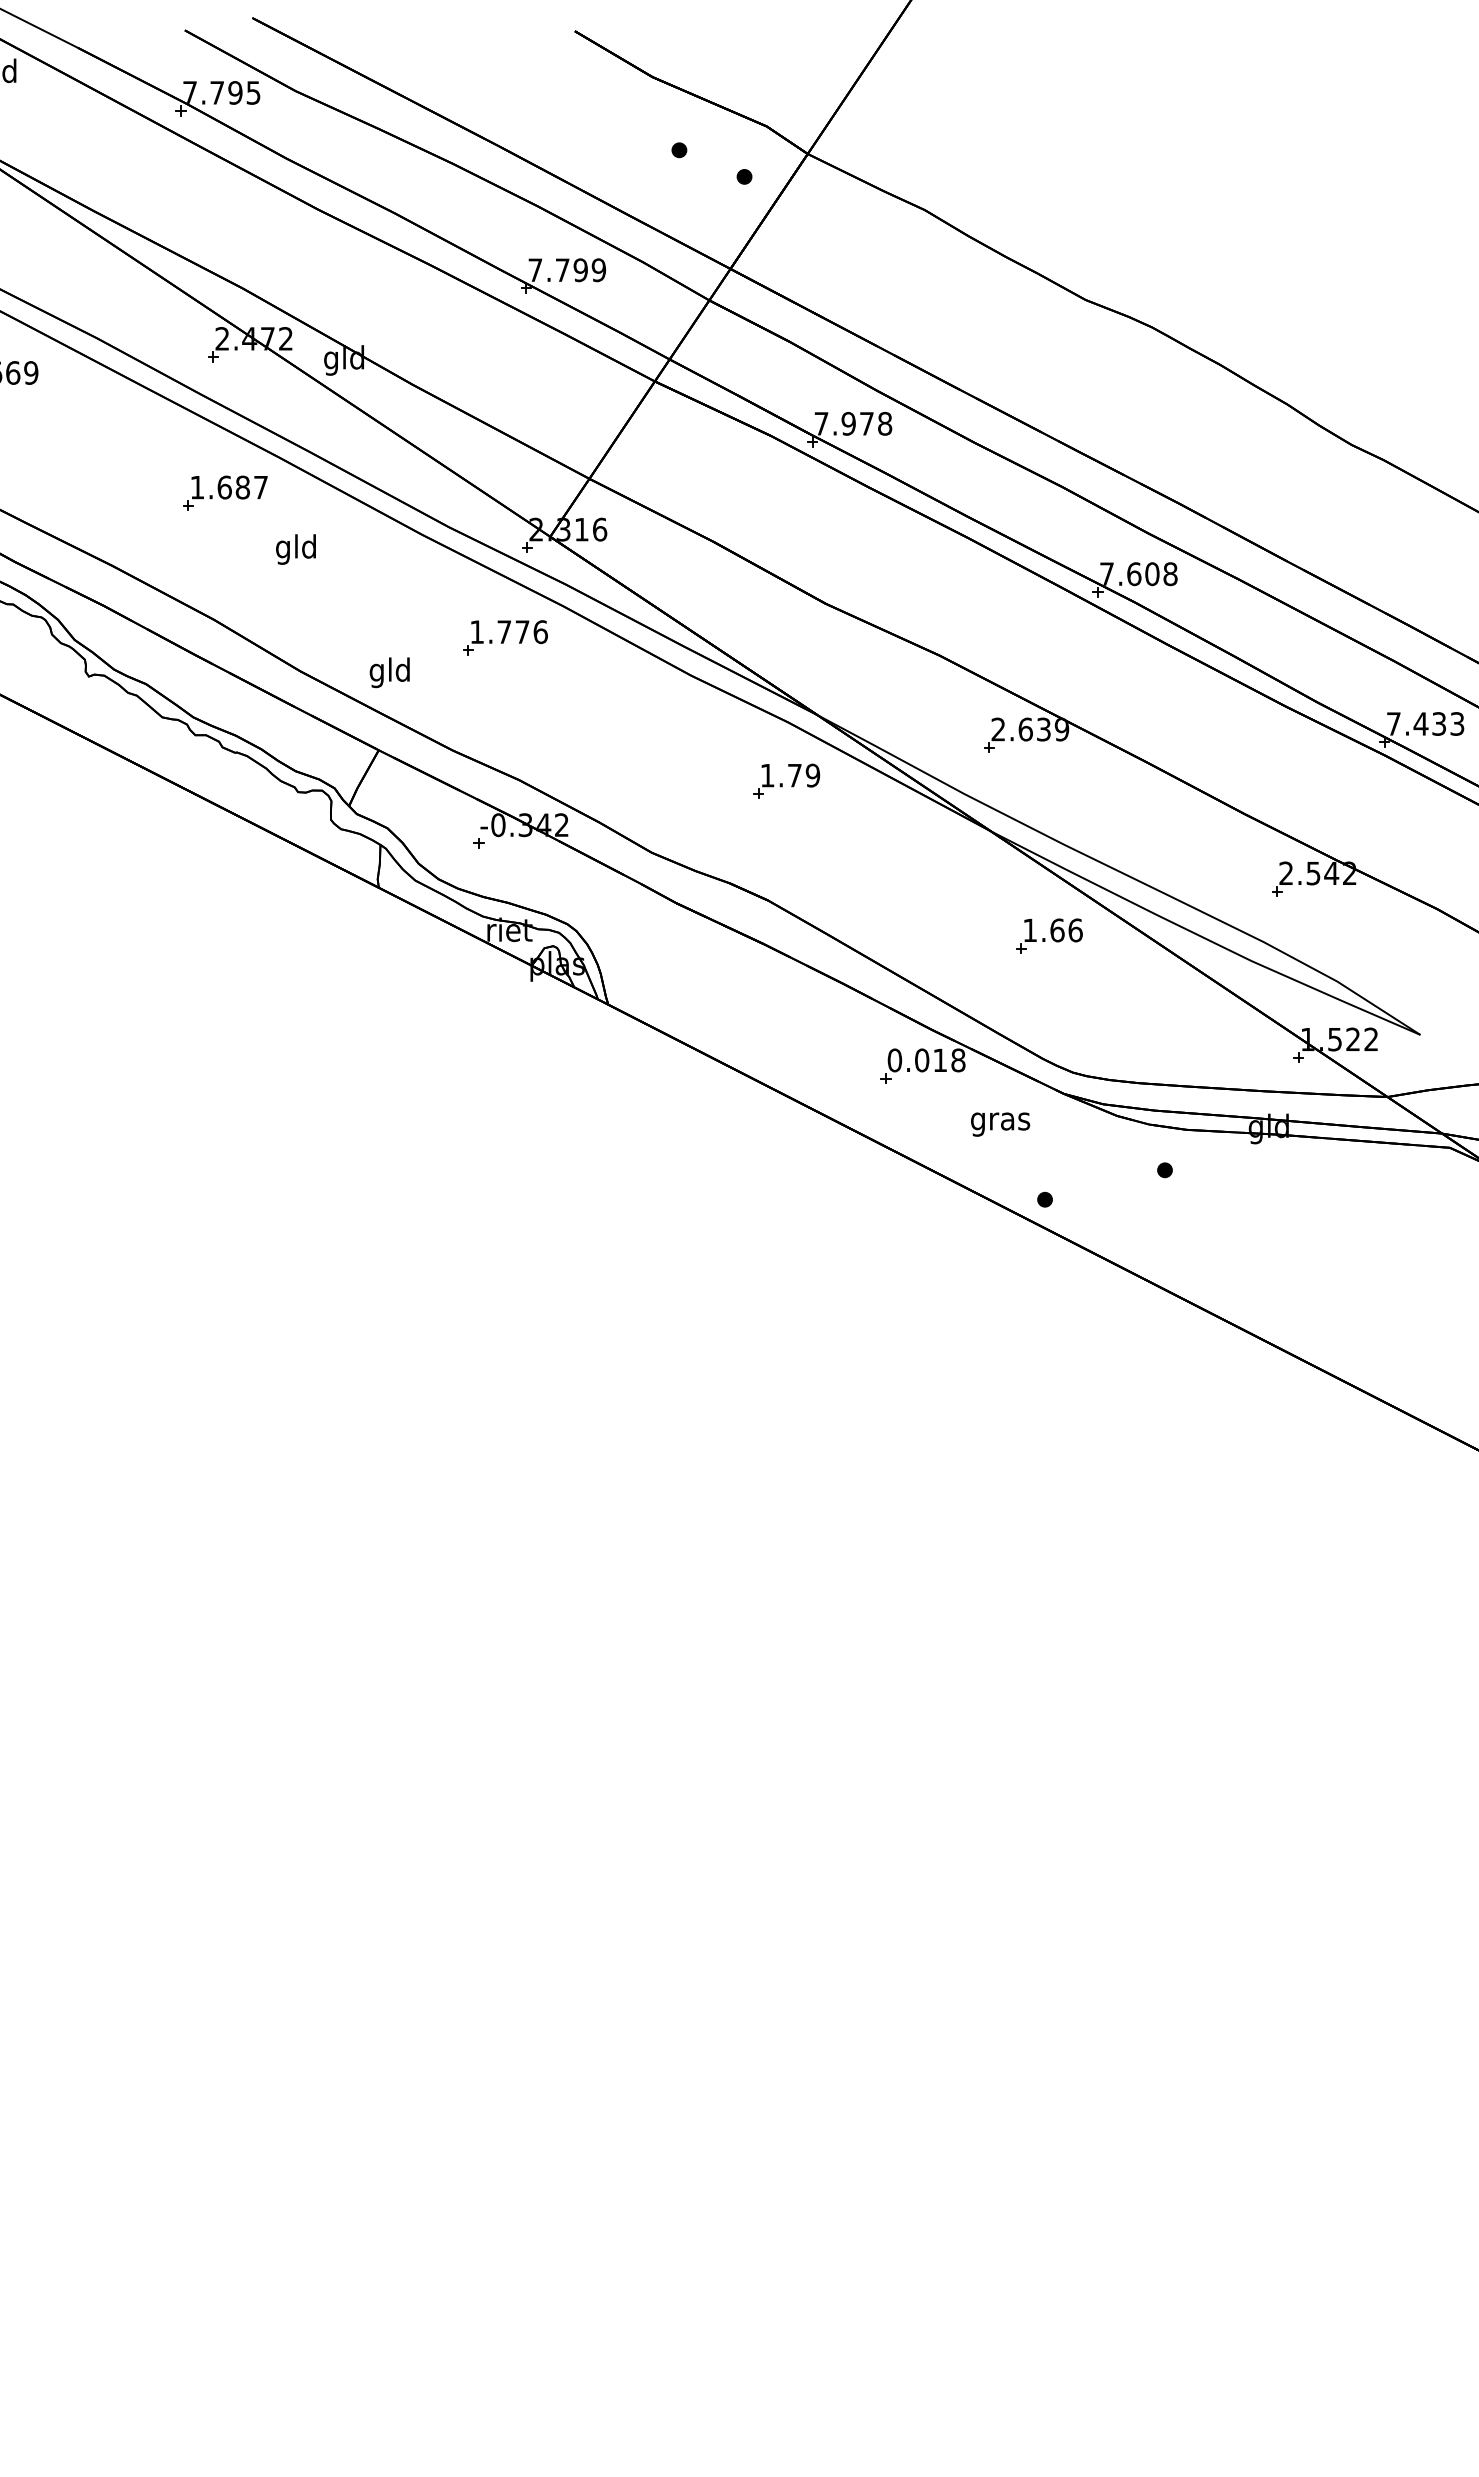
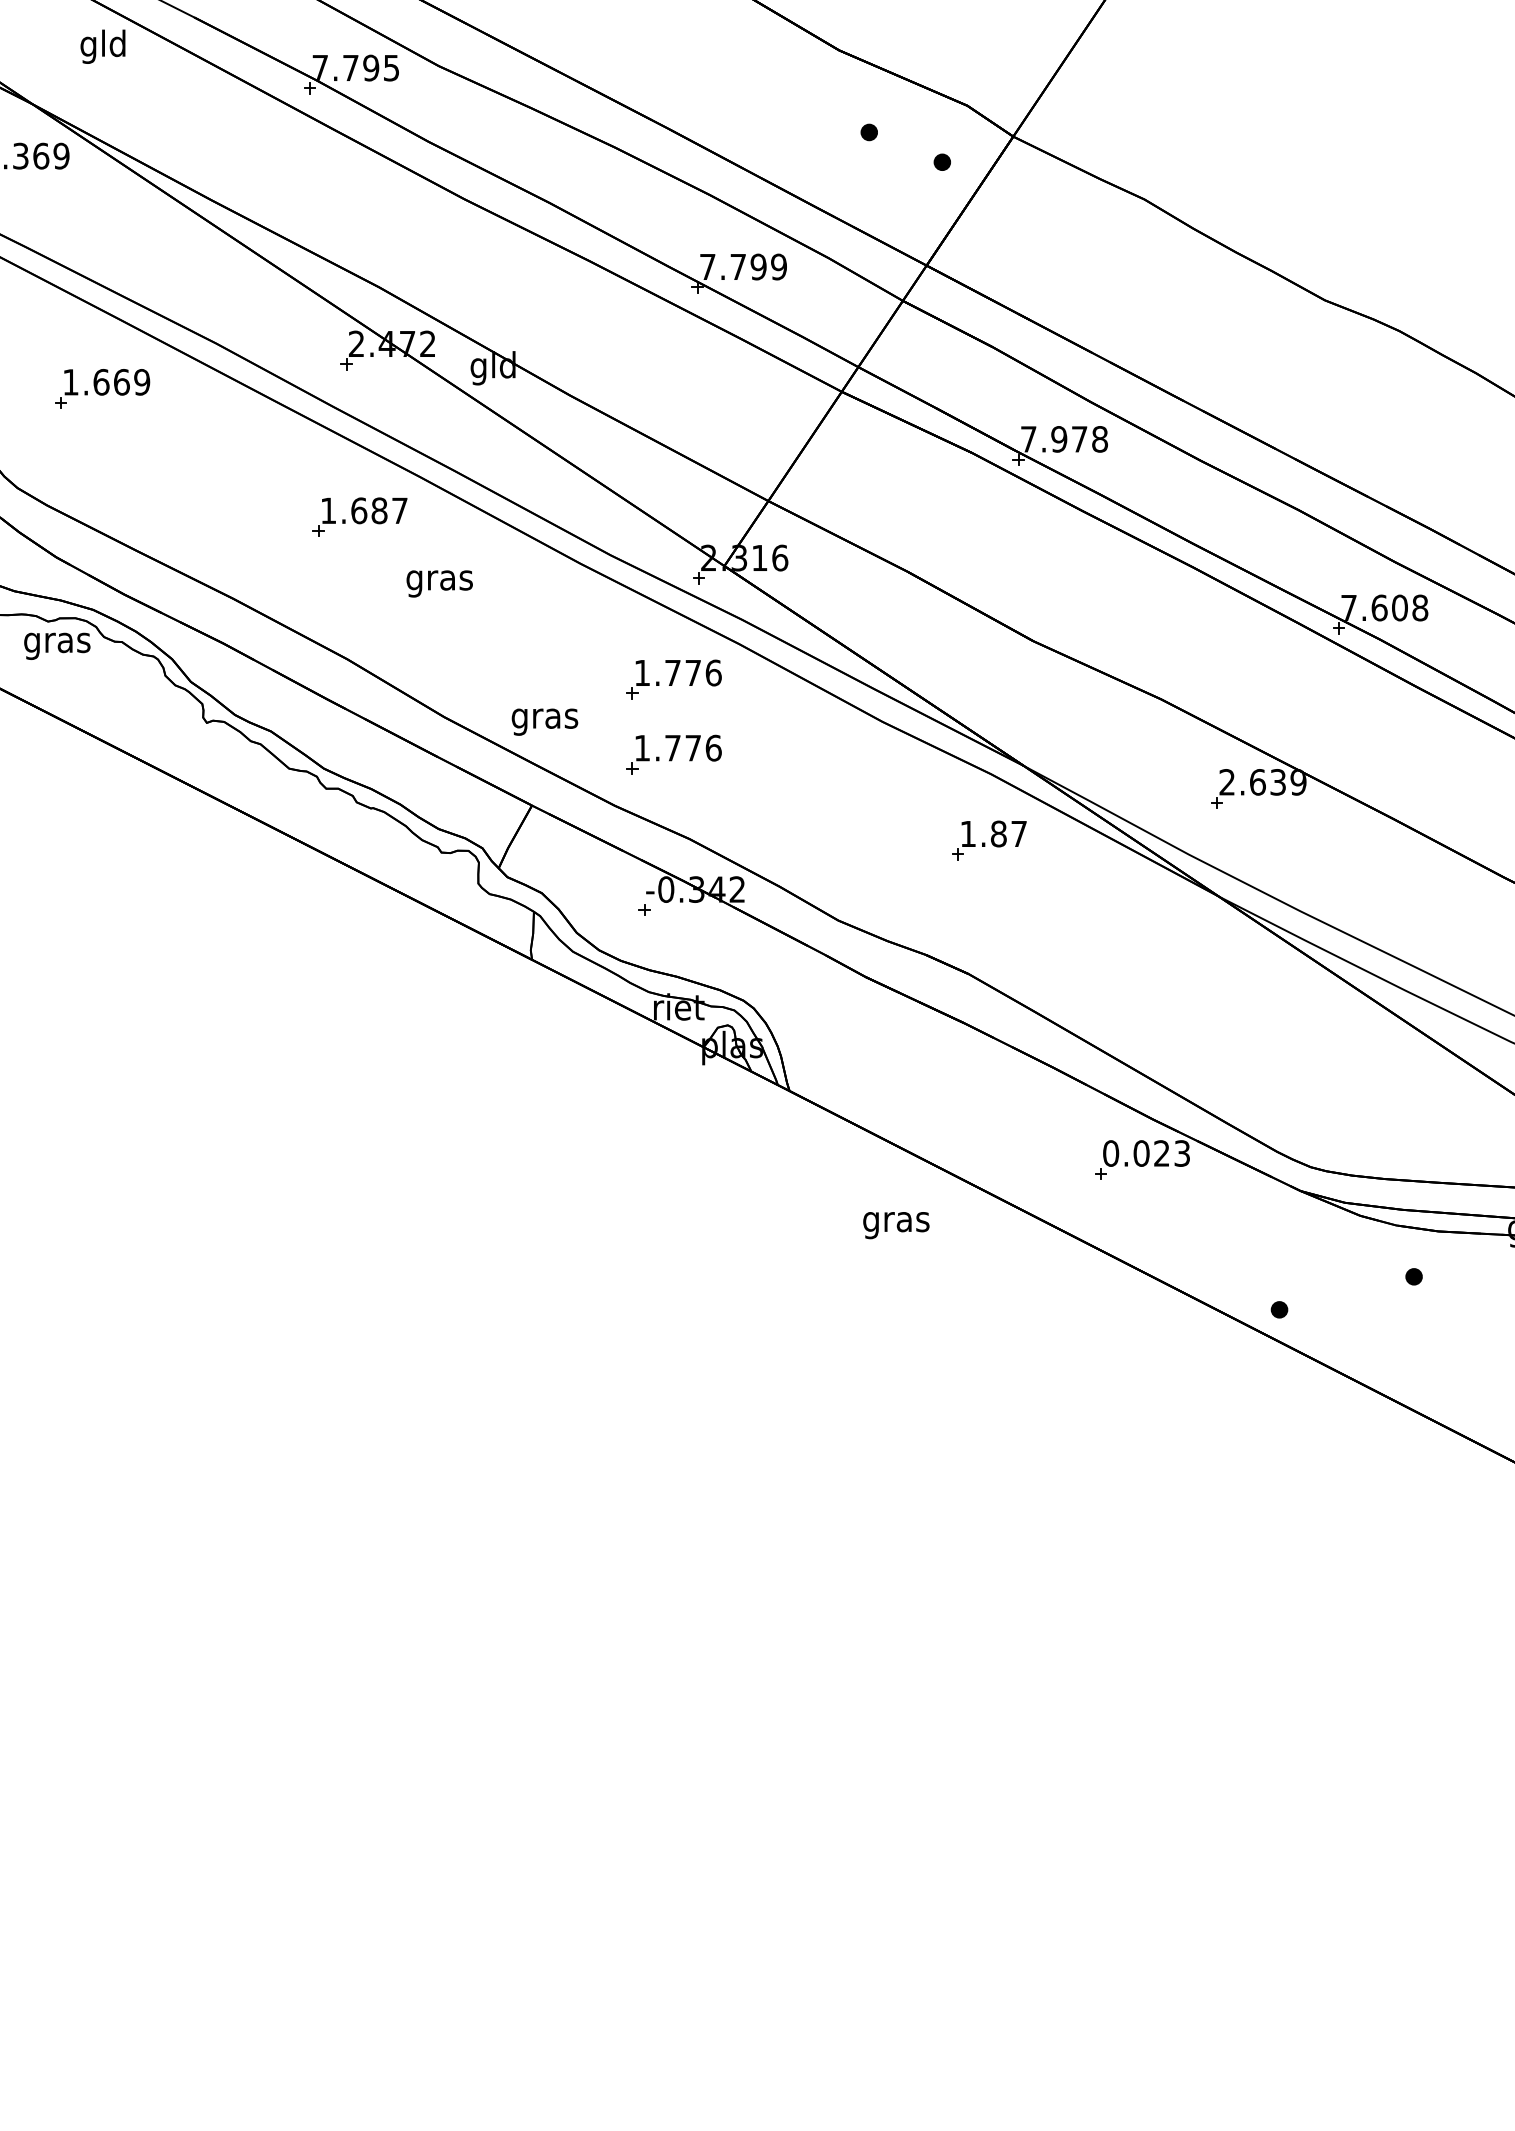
text: (296, 549) -> (439, 580), gld -> gras
text: (389, 672) -> (544, 718), gld -> gras
part: (505, 704) -> (674, 754), added
text: (803, 775) -> (1008, 833), 1.79 -> 1.87
part: (1049, 935) -> (1284, 1013), removed
text: (949, 1060) -> (1172, 1153), 0.018 -> 0.023
text: (1000, 1124) -> (896, 1225), moved

